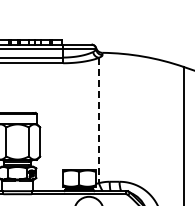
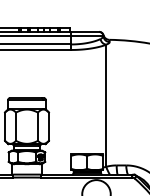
line: (99, 120) -> (106, 105), dashed -> solid

